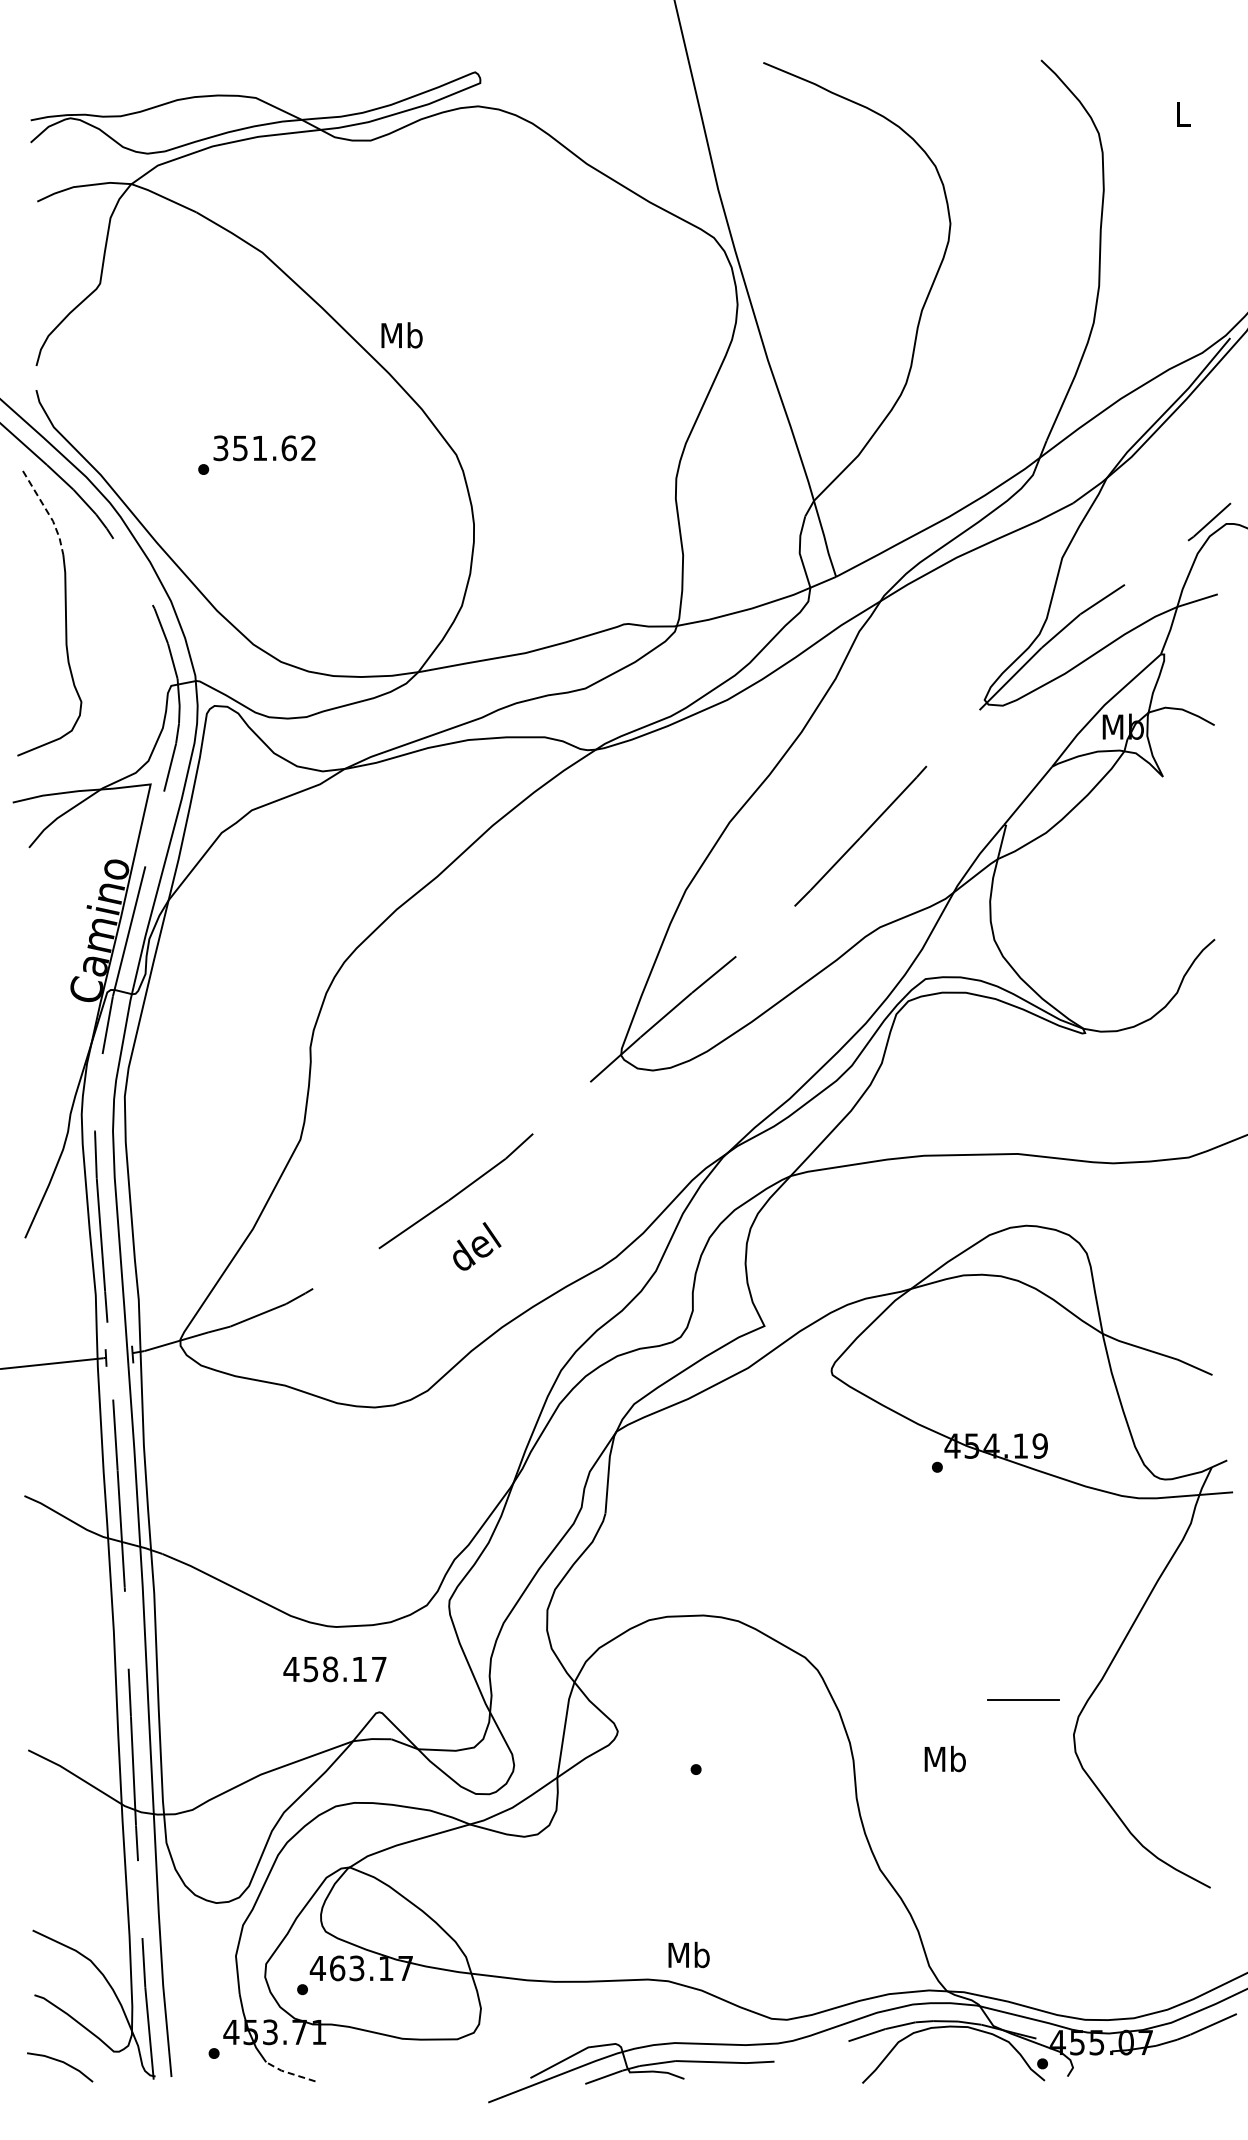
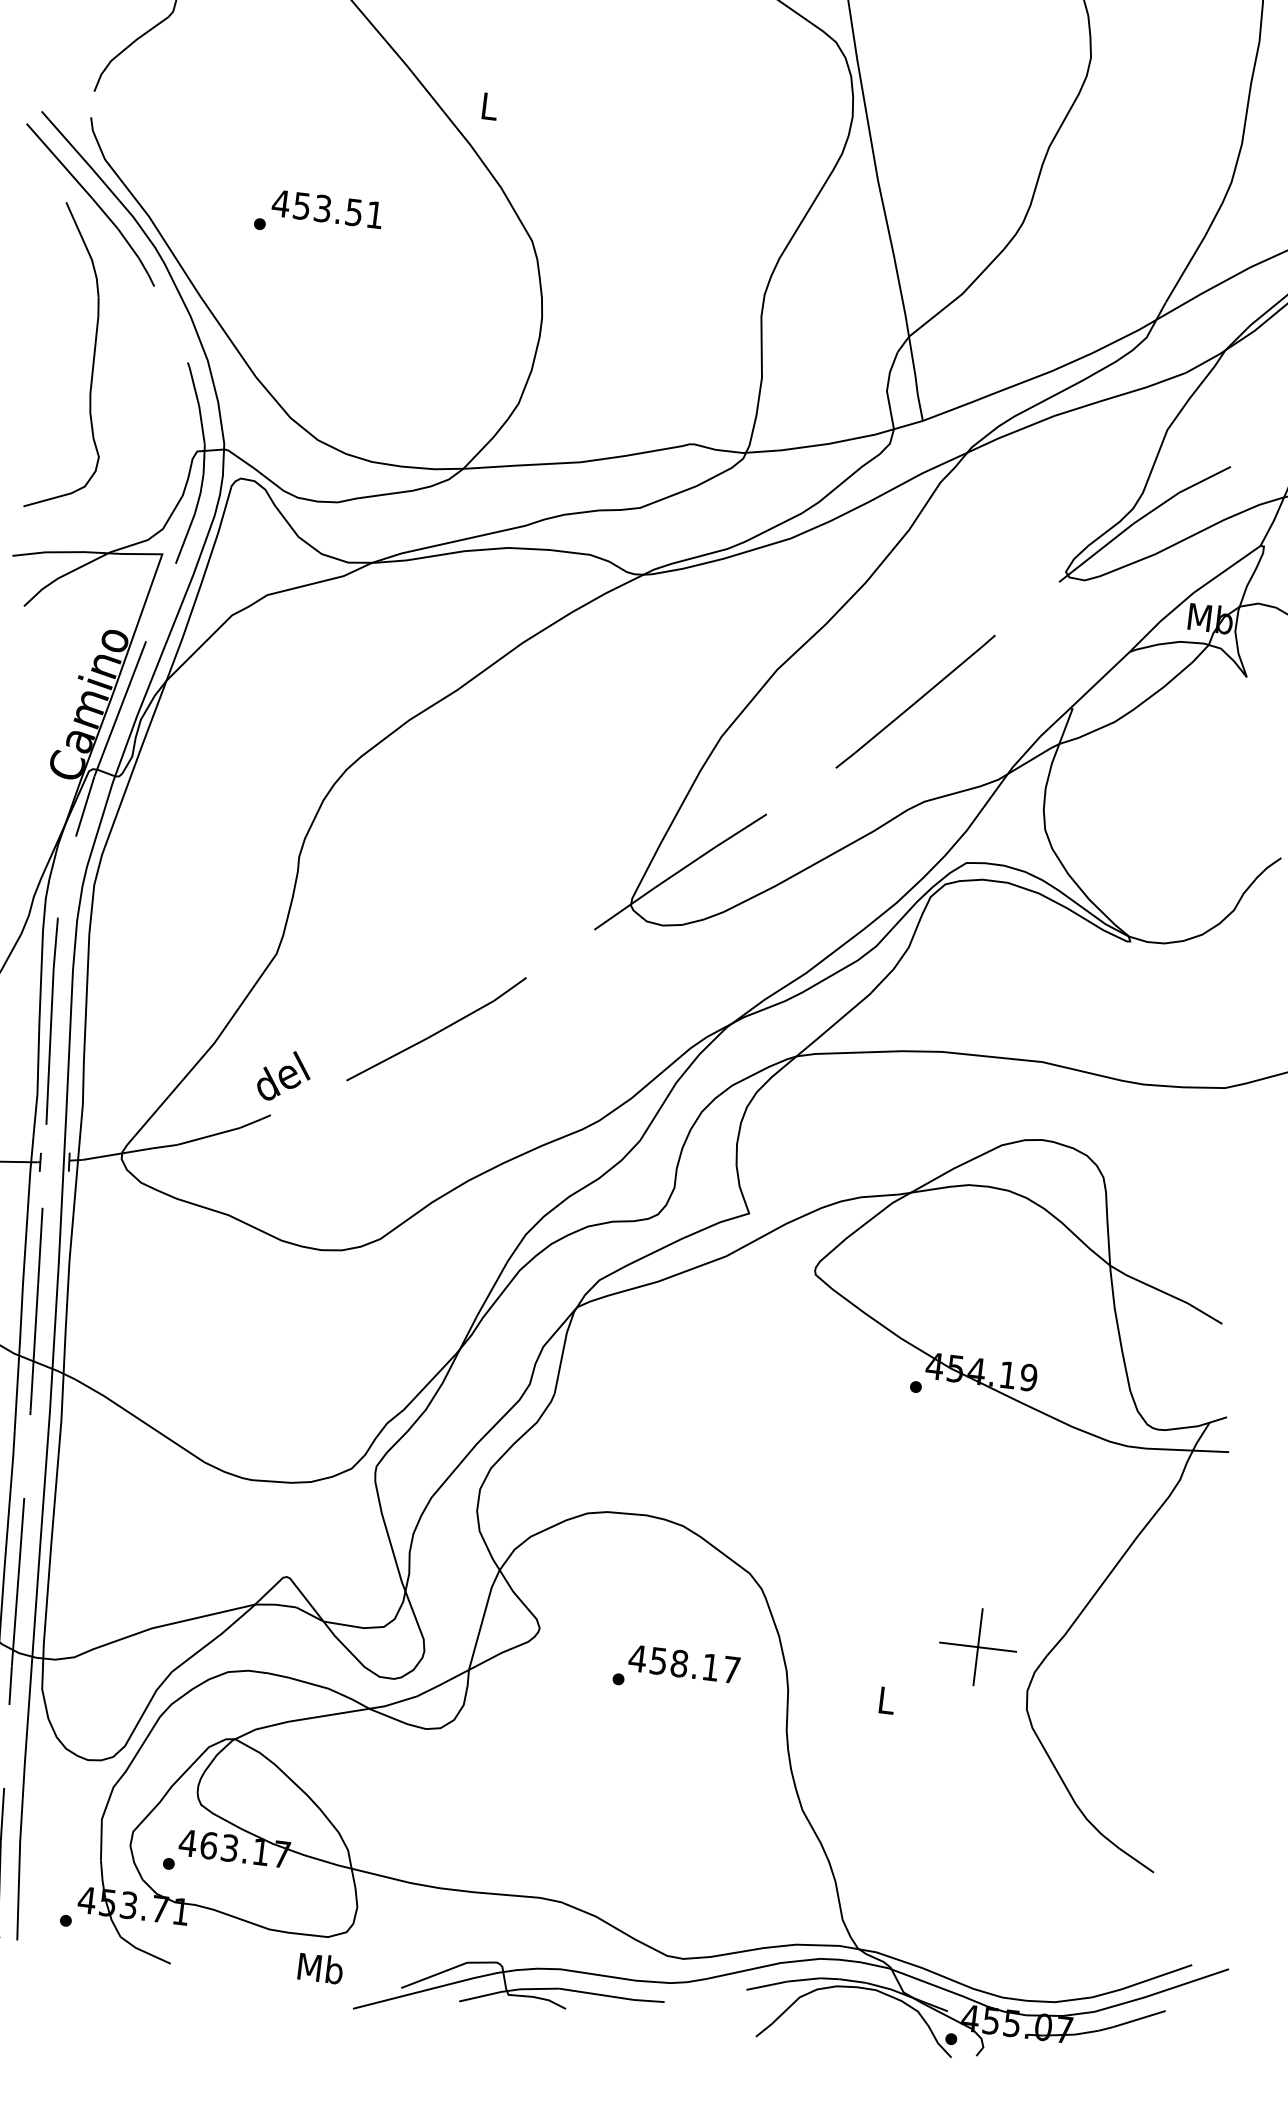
text: (401, 335) -> (488, 106), Mb -> L
text: (263, 448) -> (326, 209), 351.62 -> 453.51
line: (47, 512) -> (87, 249), dashed -> solid
text: (477, 1246) -> (284, 1076), moved
text: (334, 1669) -> (683, 1664), moved
line: (1023, 1699) -> (978, 1646), added
text: (944, 1758) -> (885, 1699), Mb -> L
text: (688, 1954) -> (320, 1967), moved
line: (289, 2073) -> (143, 1951), dashed -> solid

